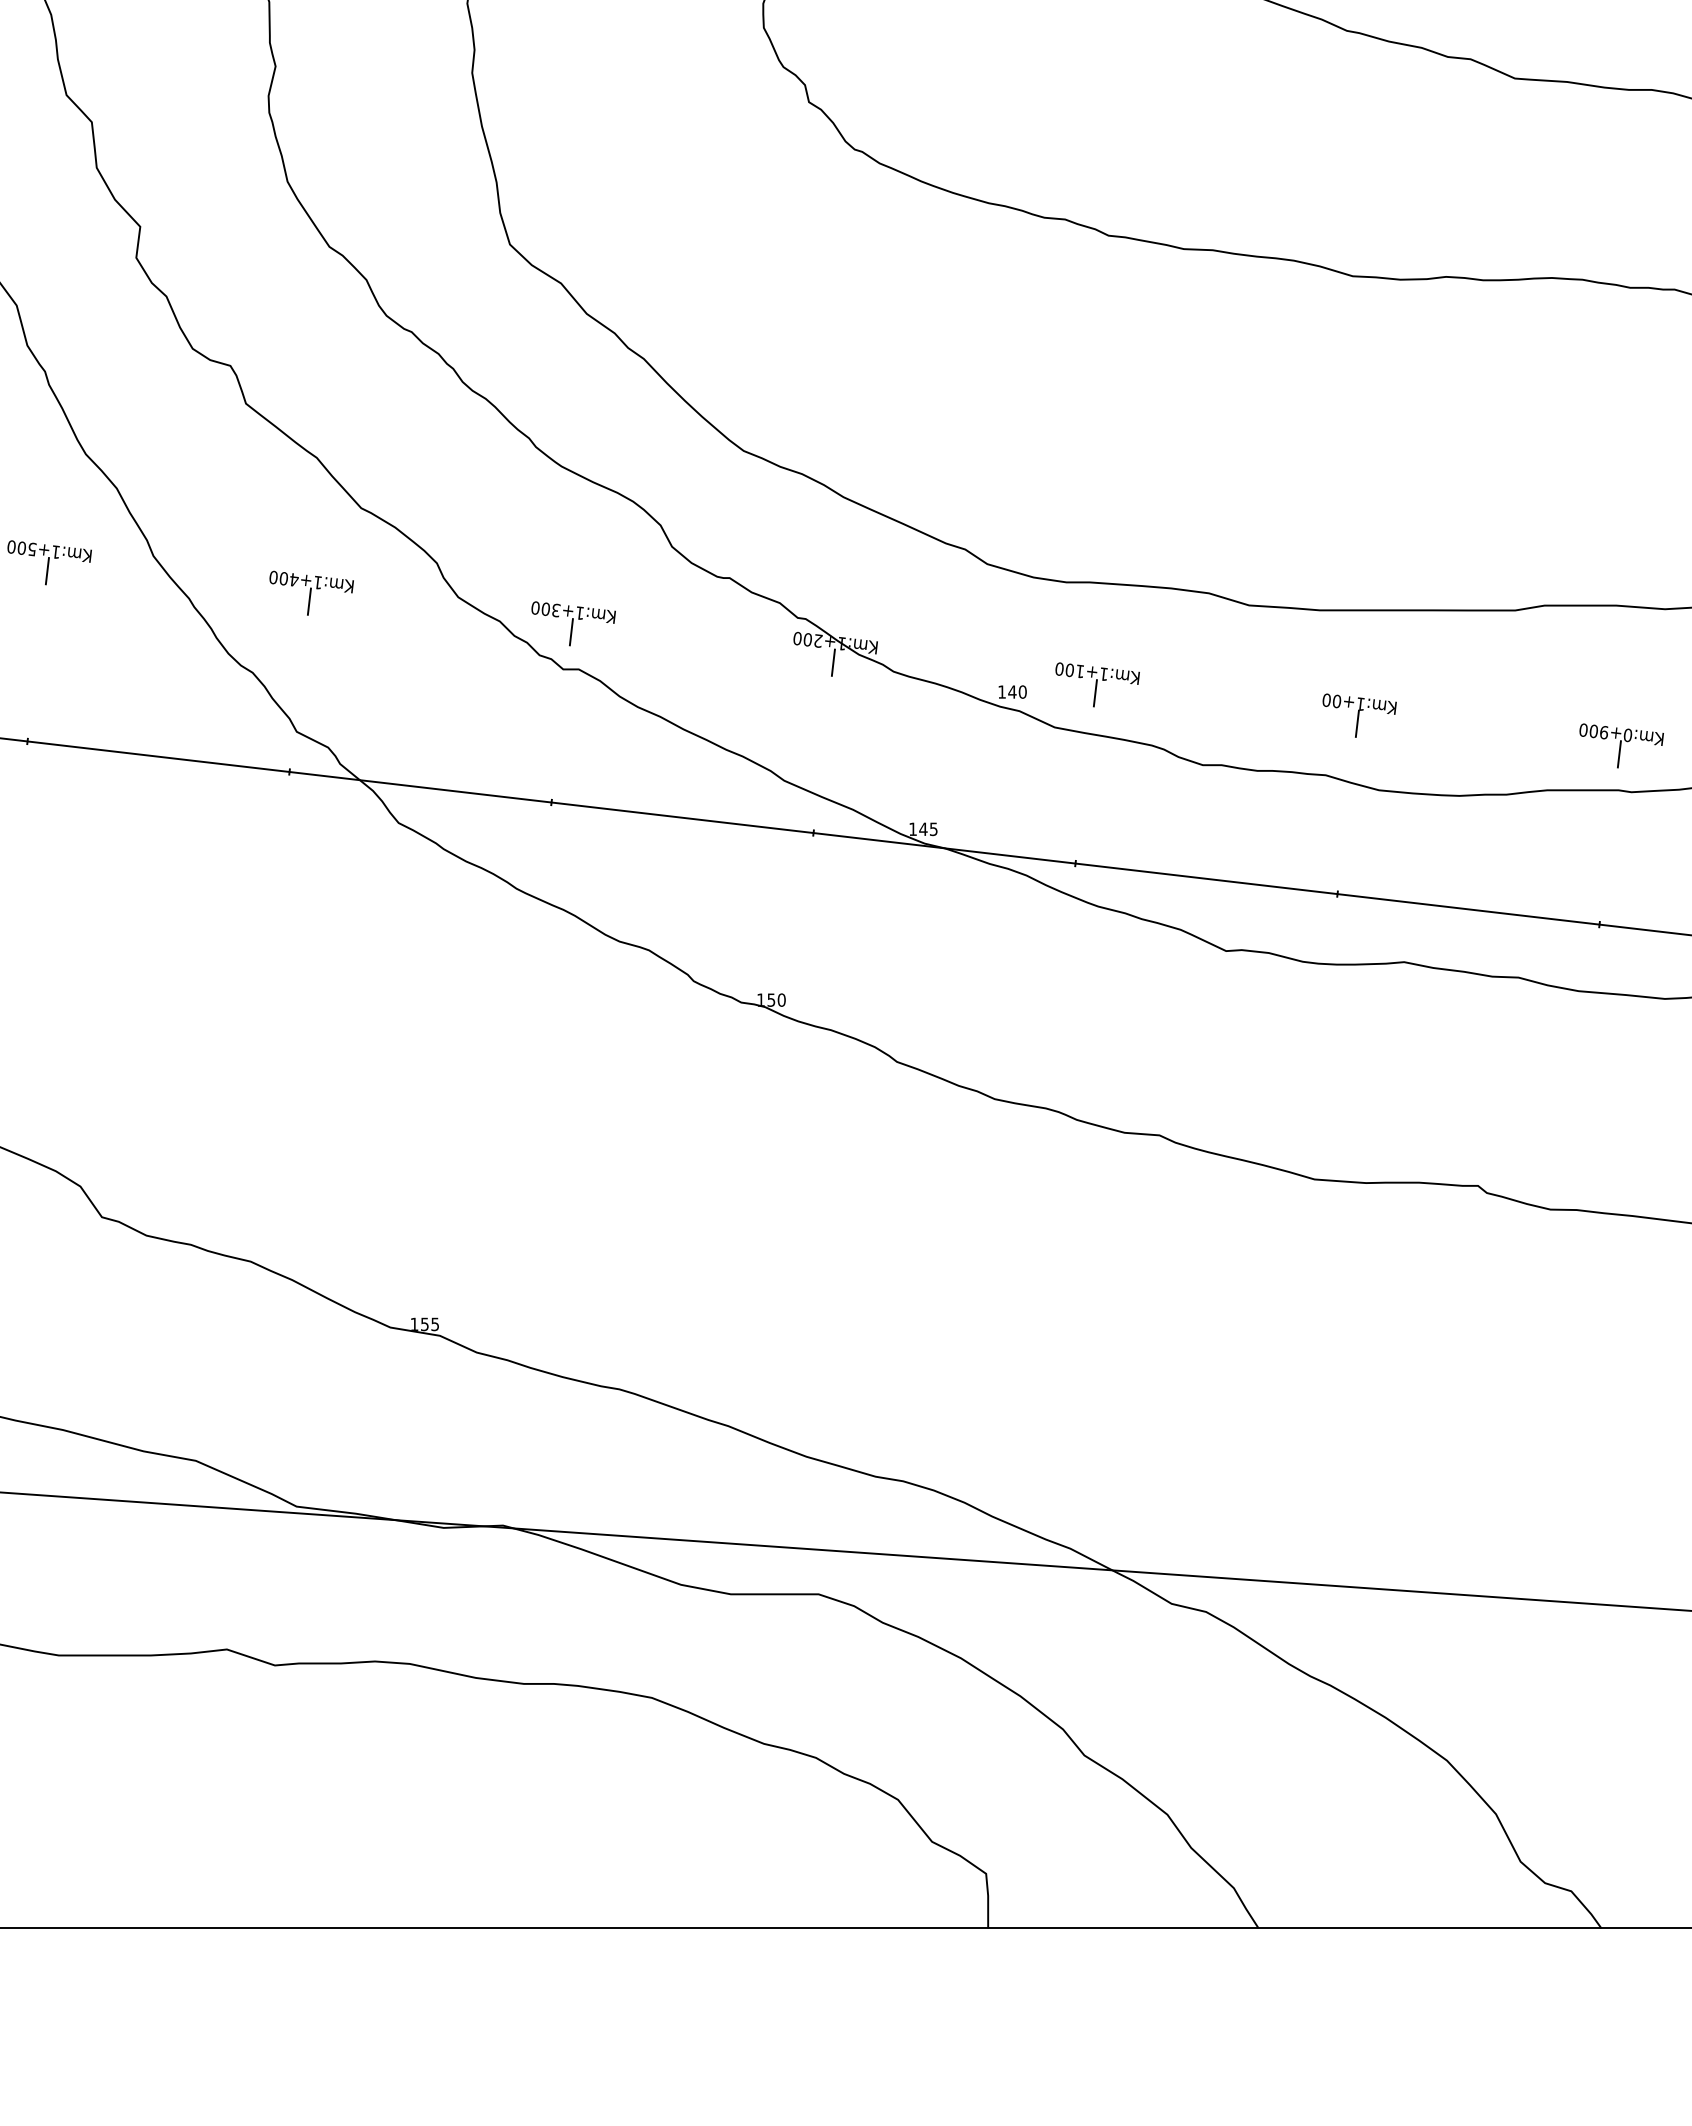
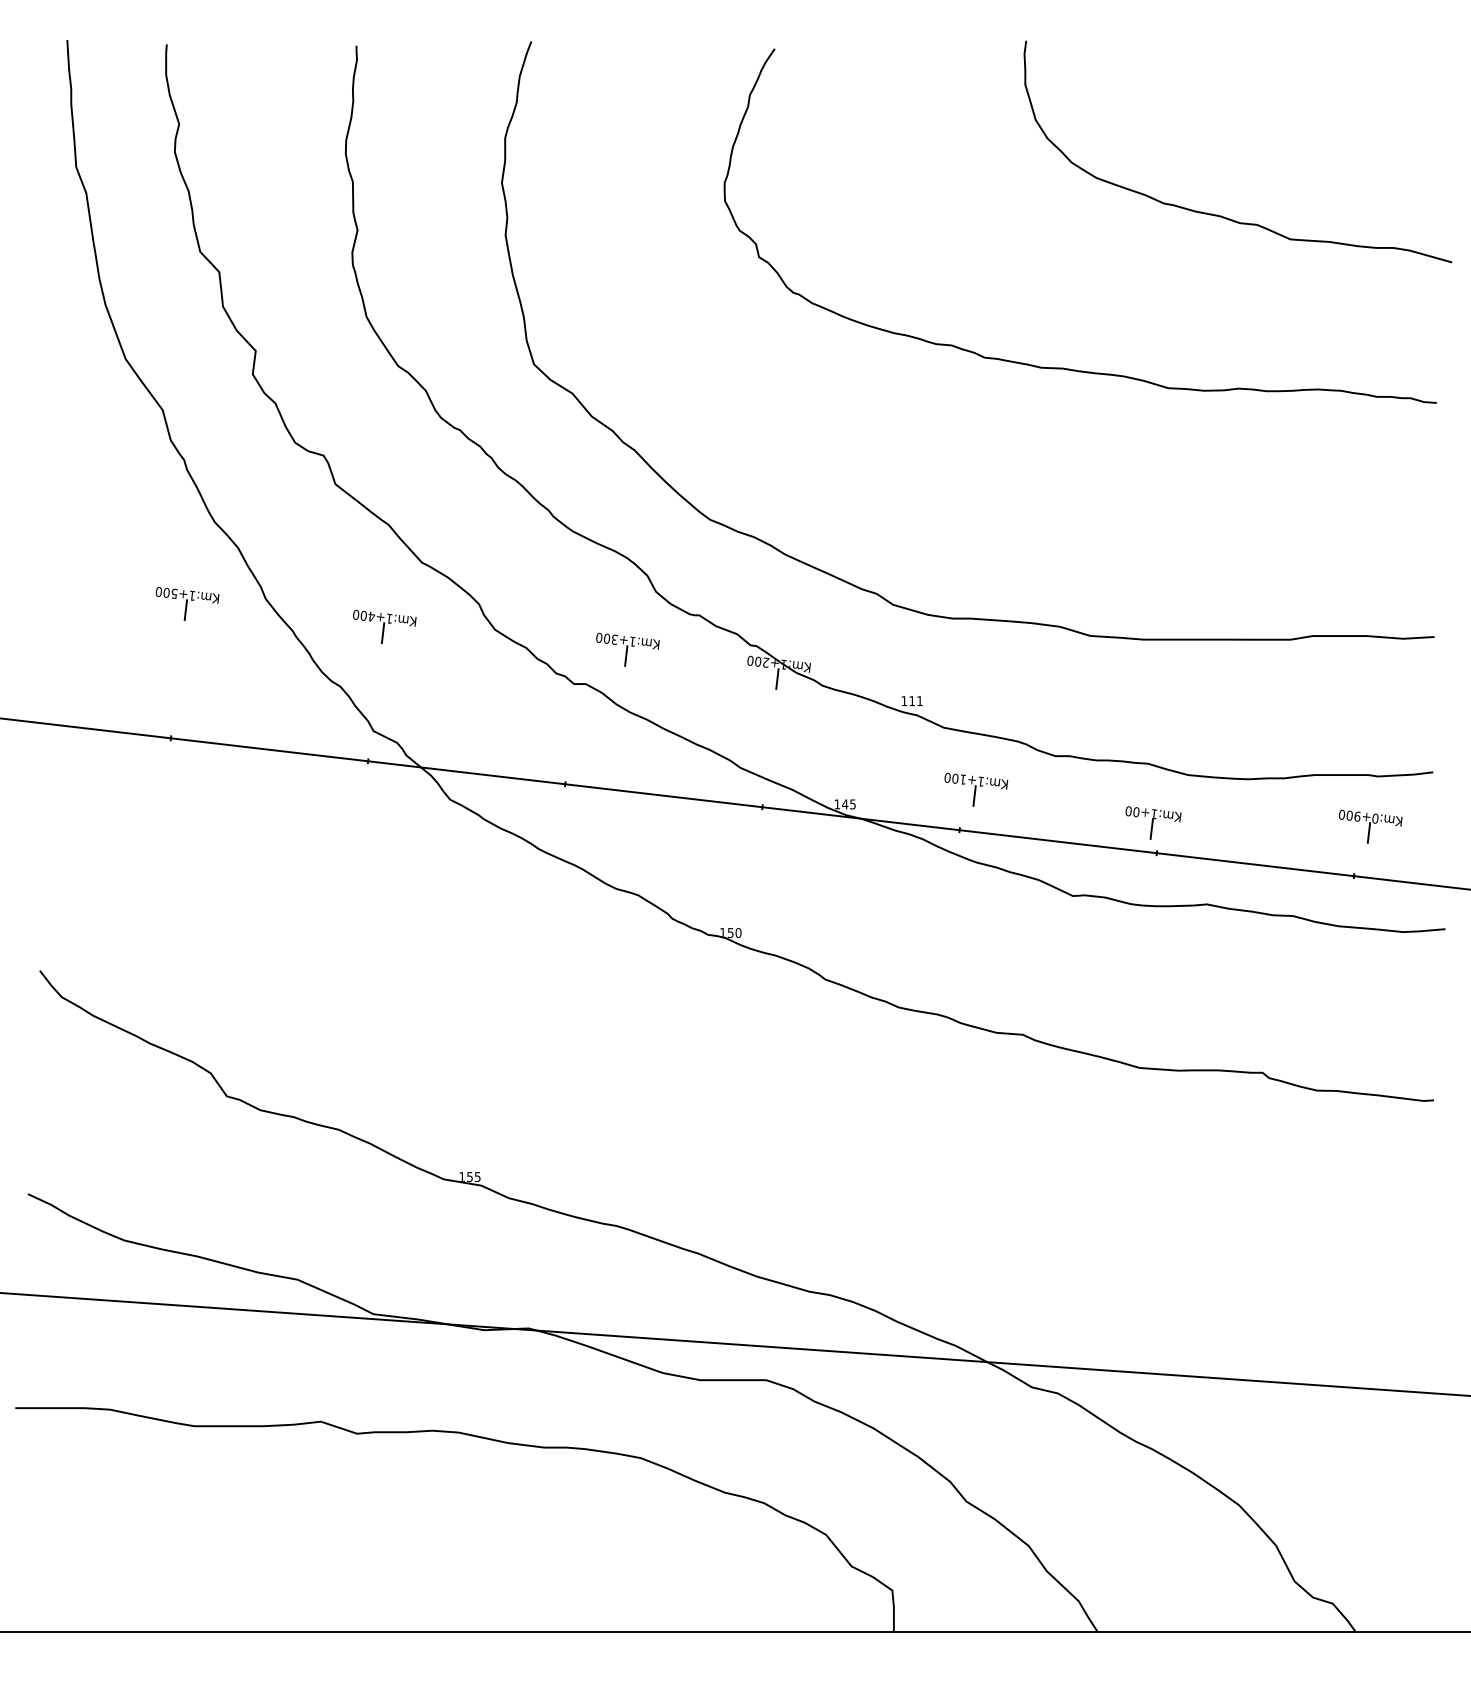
part: (573, 623) -> (627, 649), moved
part: (1097, 684) -> (976, 789), moved
text: (1016, 692) -> (915, 701), 140 -> 111
part: (1359, 715) -> (1153, 822), moved
part: (1621, 745) -> (1370, 826), moved

